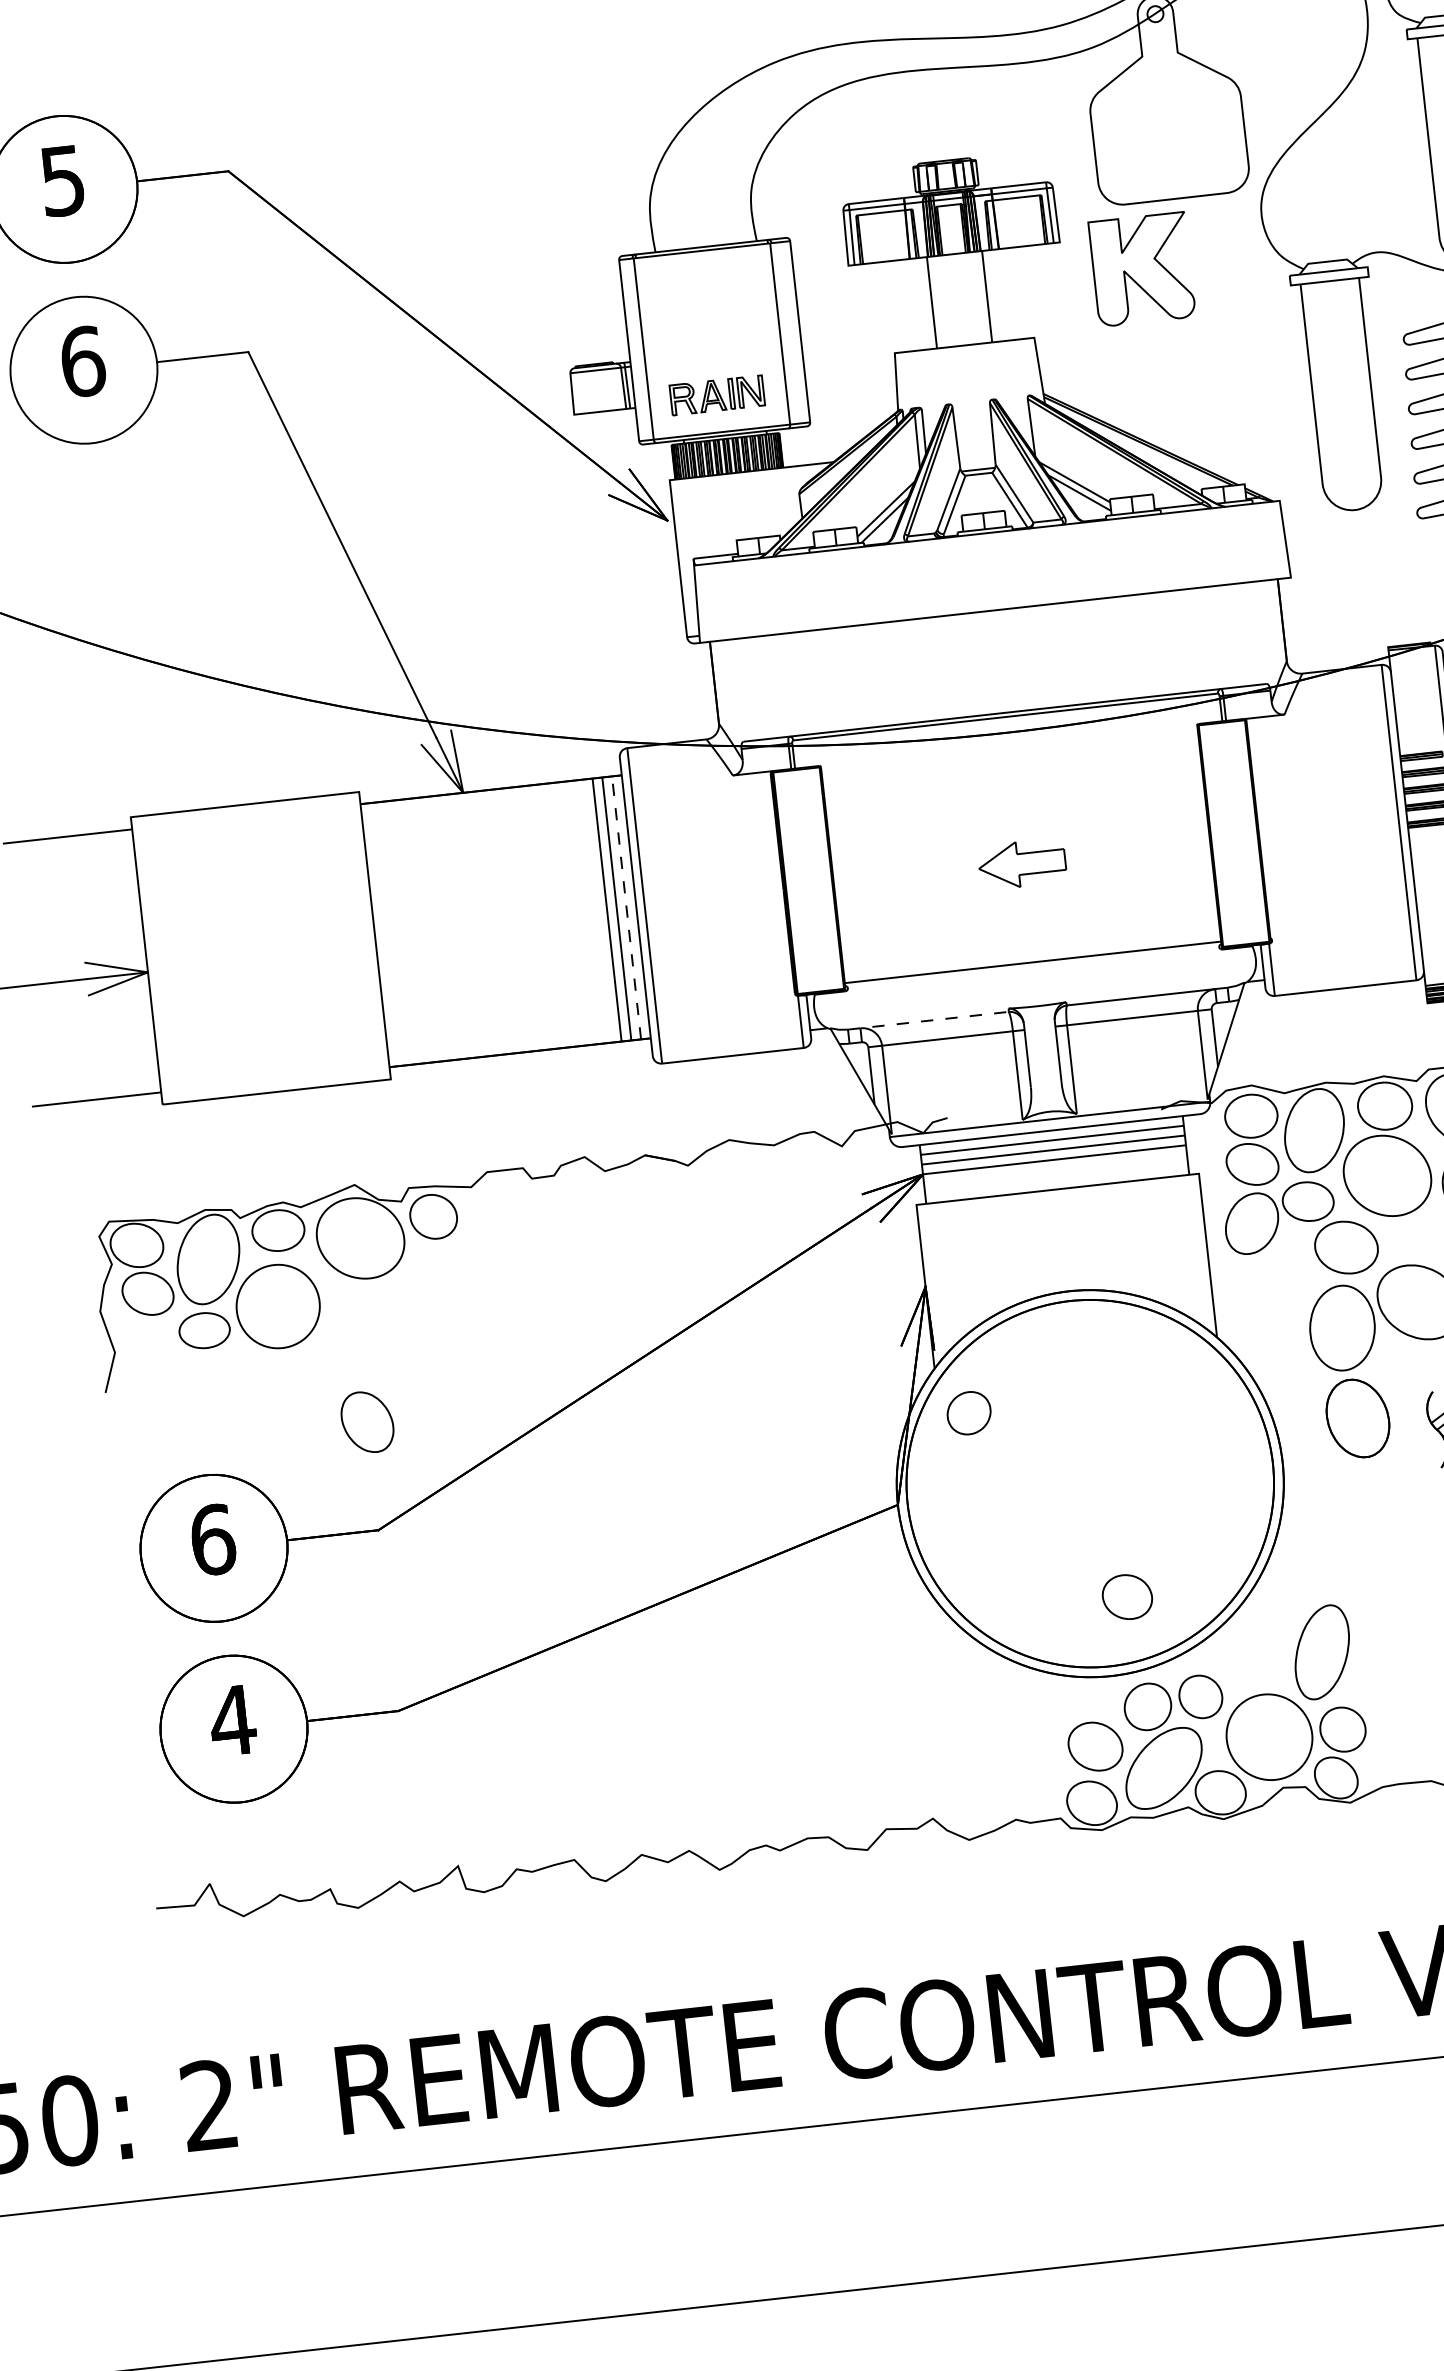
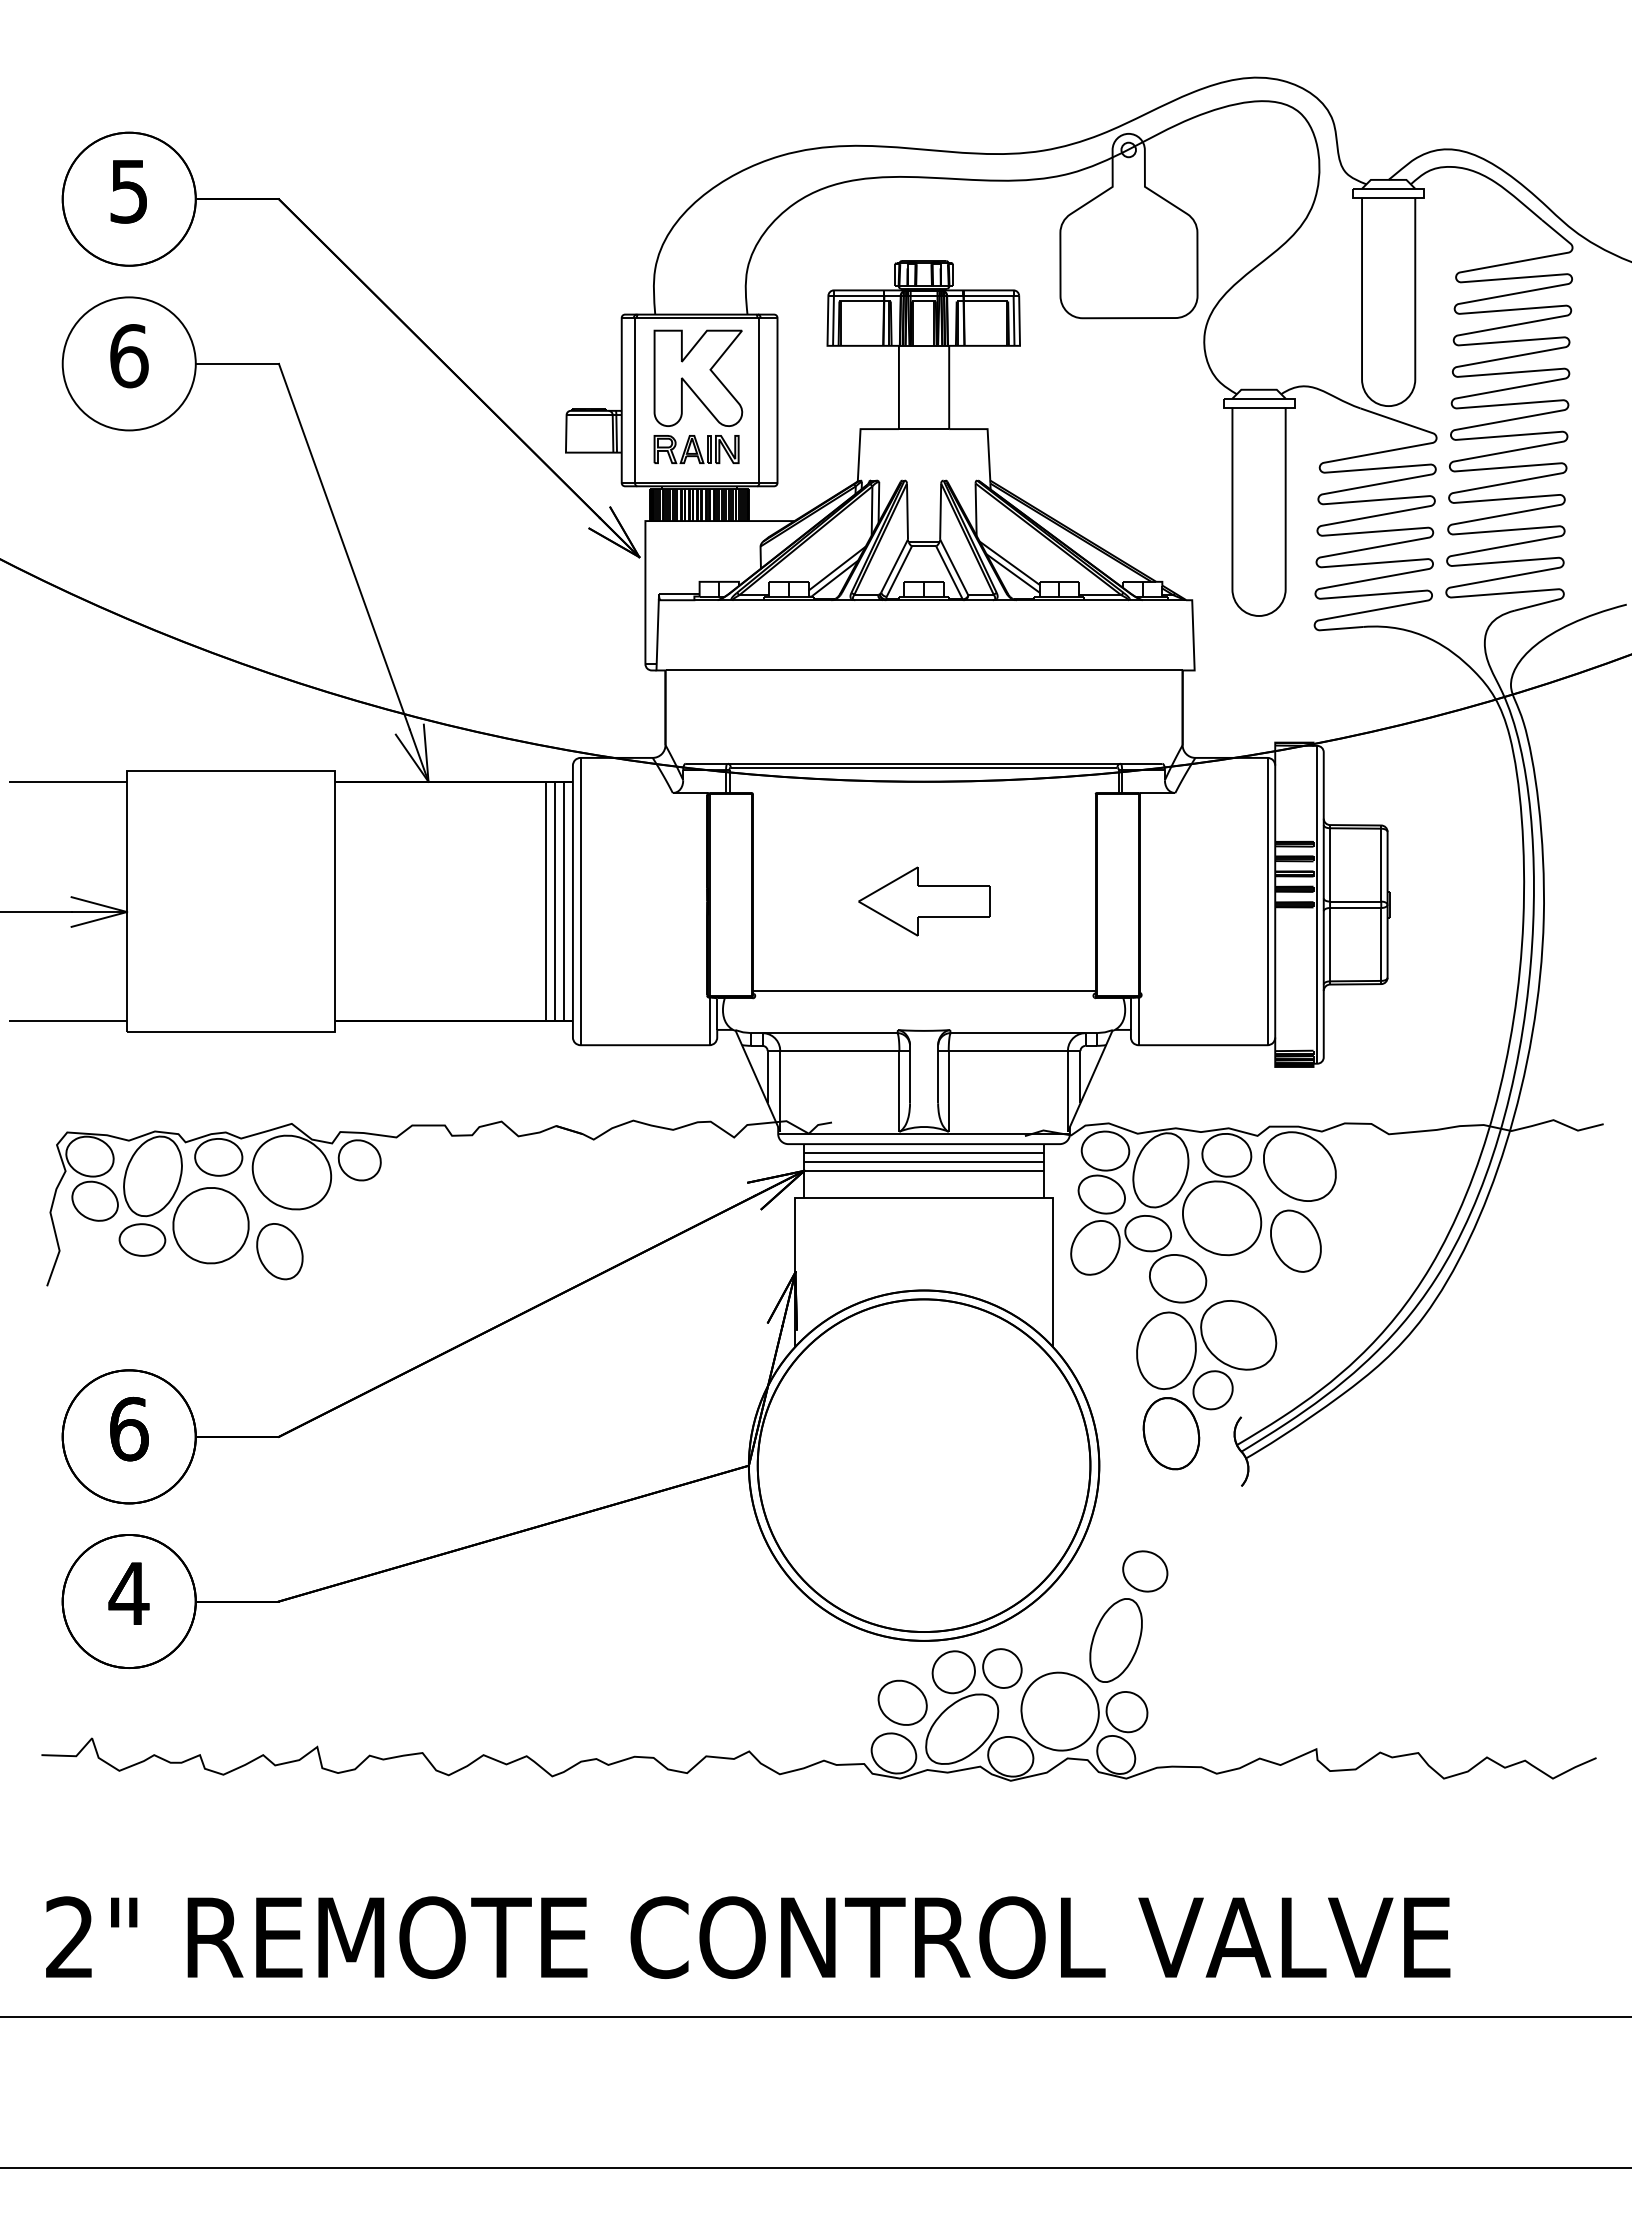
part: (1142, 268) -> (698, 377), moved
part: (1022, 864) -> (924, 901), size x1.67
line: (627, 907) -> (564, 901), dashed -> solid
line: (928, 1021) -> (824, 1033), dashed -> solid
part: (968, 1413) -> (1212, 1390), moved
part: (367, 1422) -> (279, 1251), moved
part: (1127, 1597) -> (1145, 1571), moved

